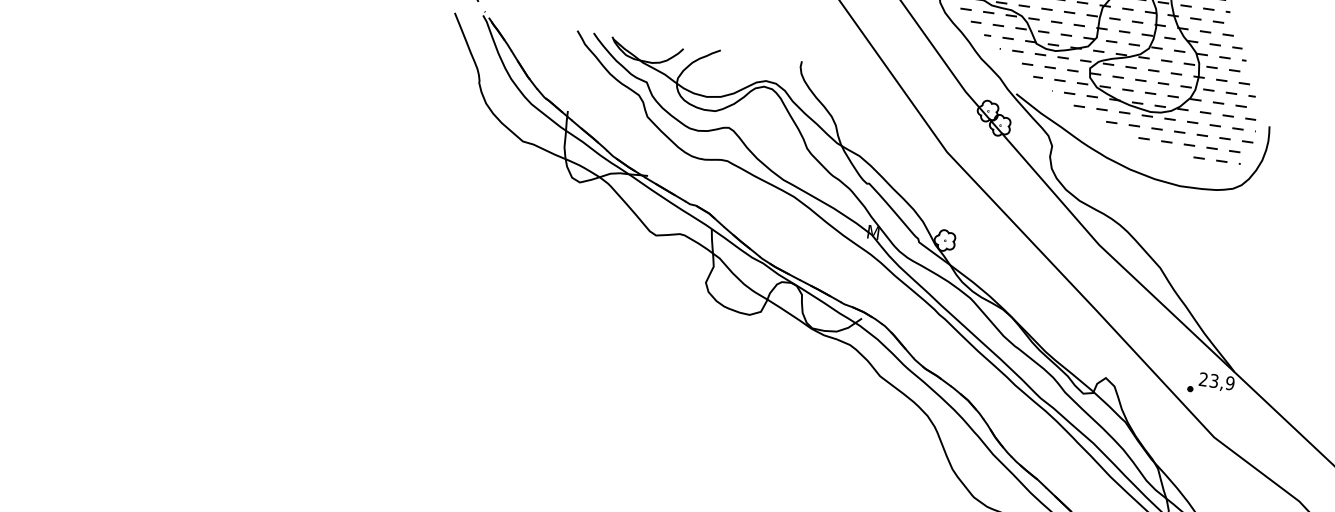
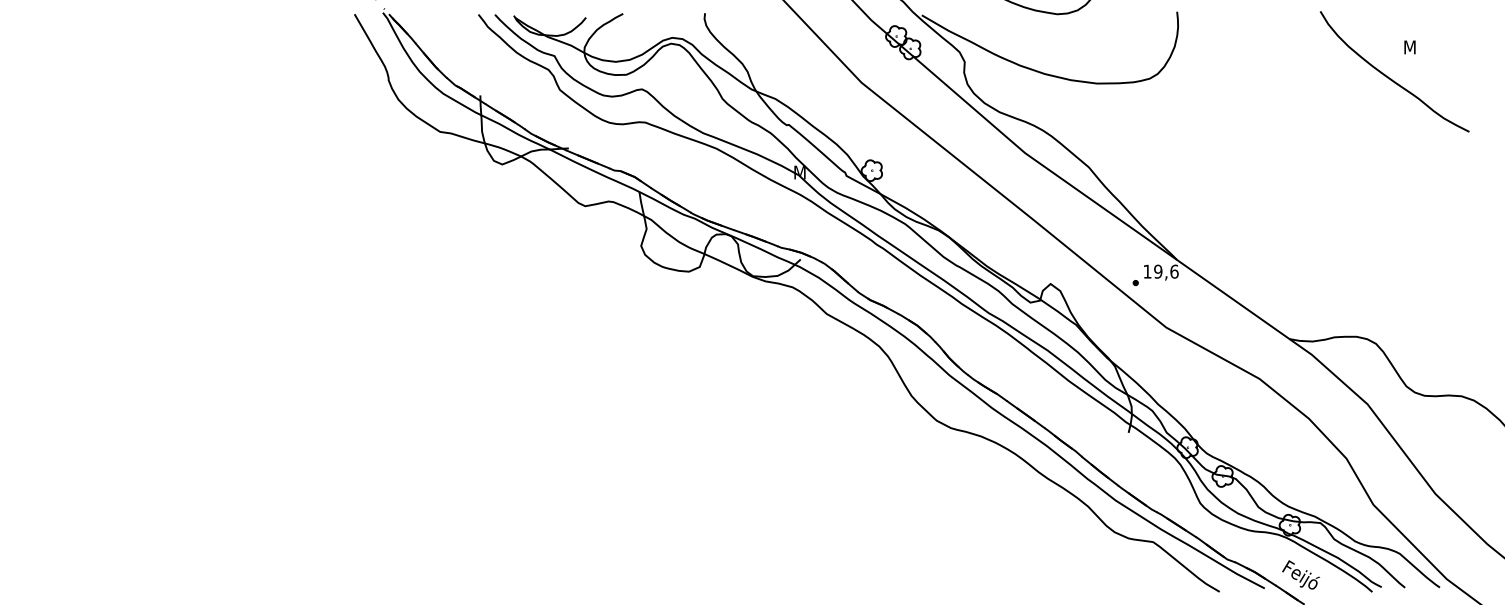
hatch: (1151, 128) -> (1060, 30), removed
text: (1216, 381) -> (1160, 271), 23,9 -> 19,6

